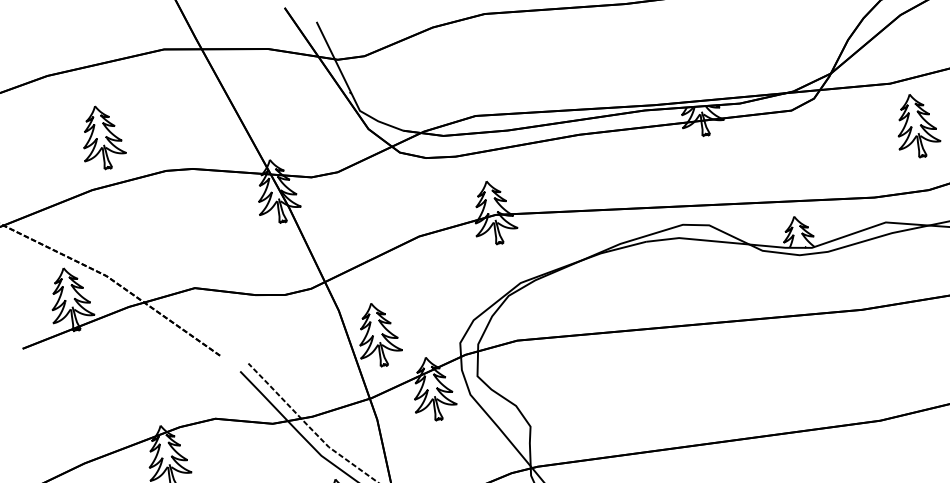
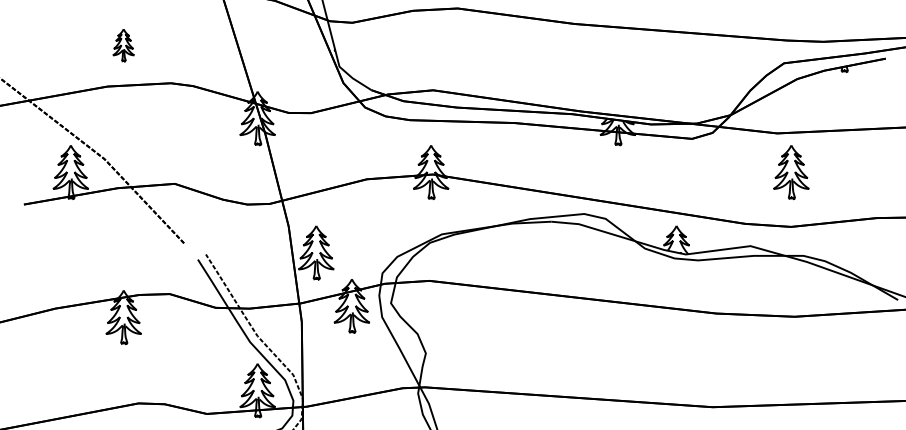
part: (101, 138) -> (123, 45), size x0.6

